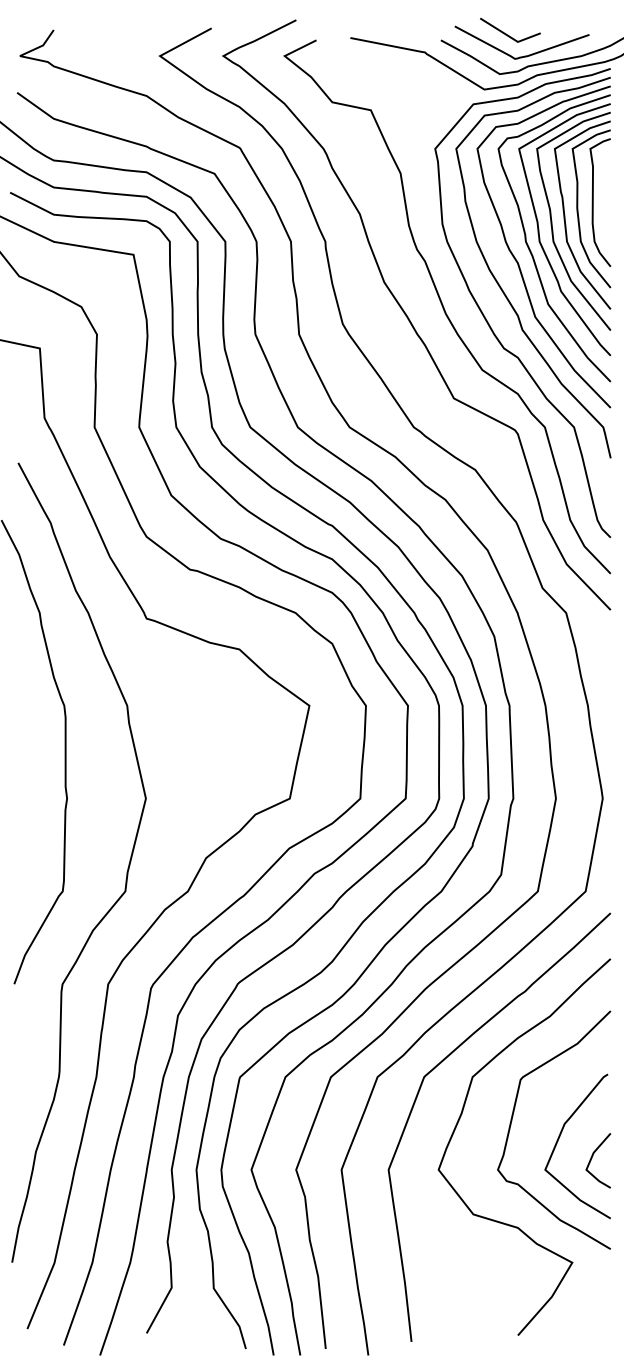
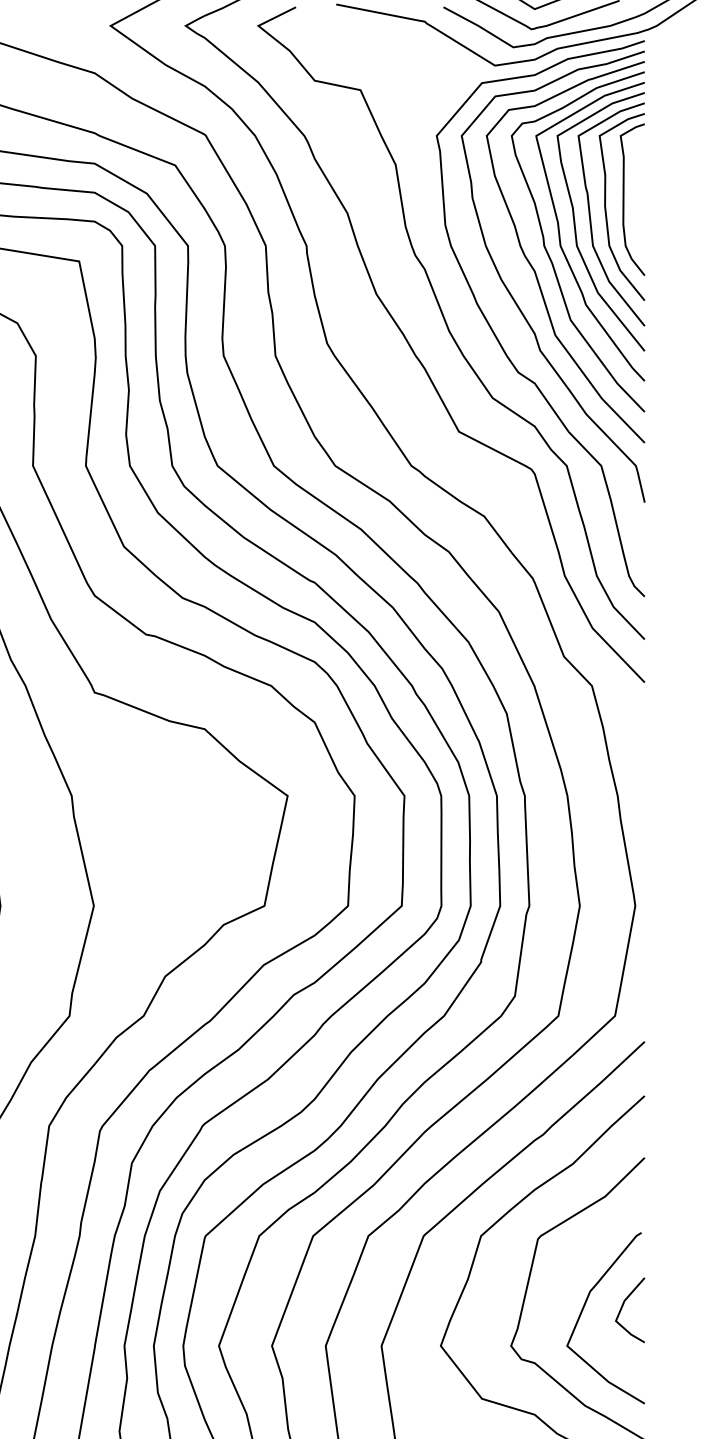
line: (592, 1158) -> (623, 1307), moved

